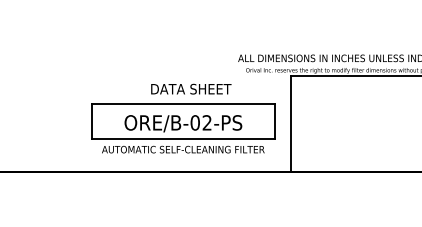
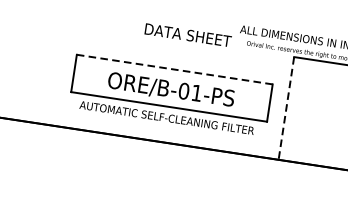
text: (191, 88) -> (188, 34), moved
line: (184, 104) -> (175, 69), solid -> dashed
text: (206, 122) -> (196, 92), ORE/B-02-PS -> ORE/B-01-PS
line: (291, 124) -> (286, 108), solid -> dashed

